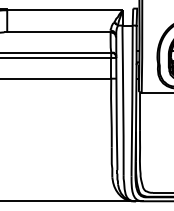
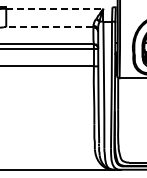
line: (64, 9) -> (54, 8), solid -> dashed
line: (58, 32) -> (49, 27), solid -> dashed

